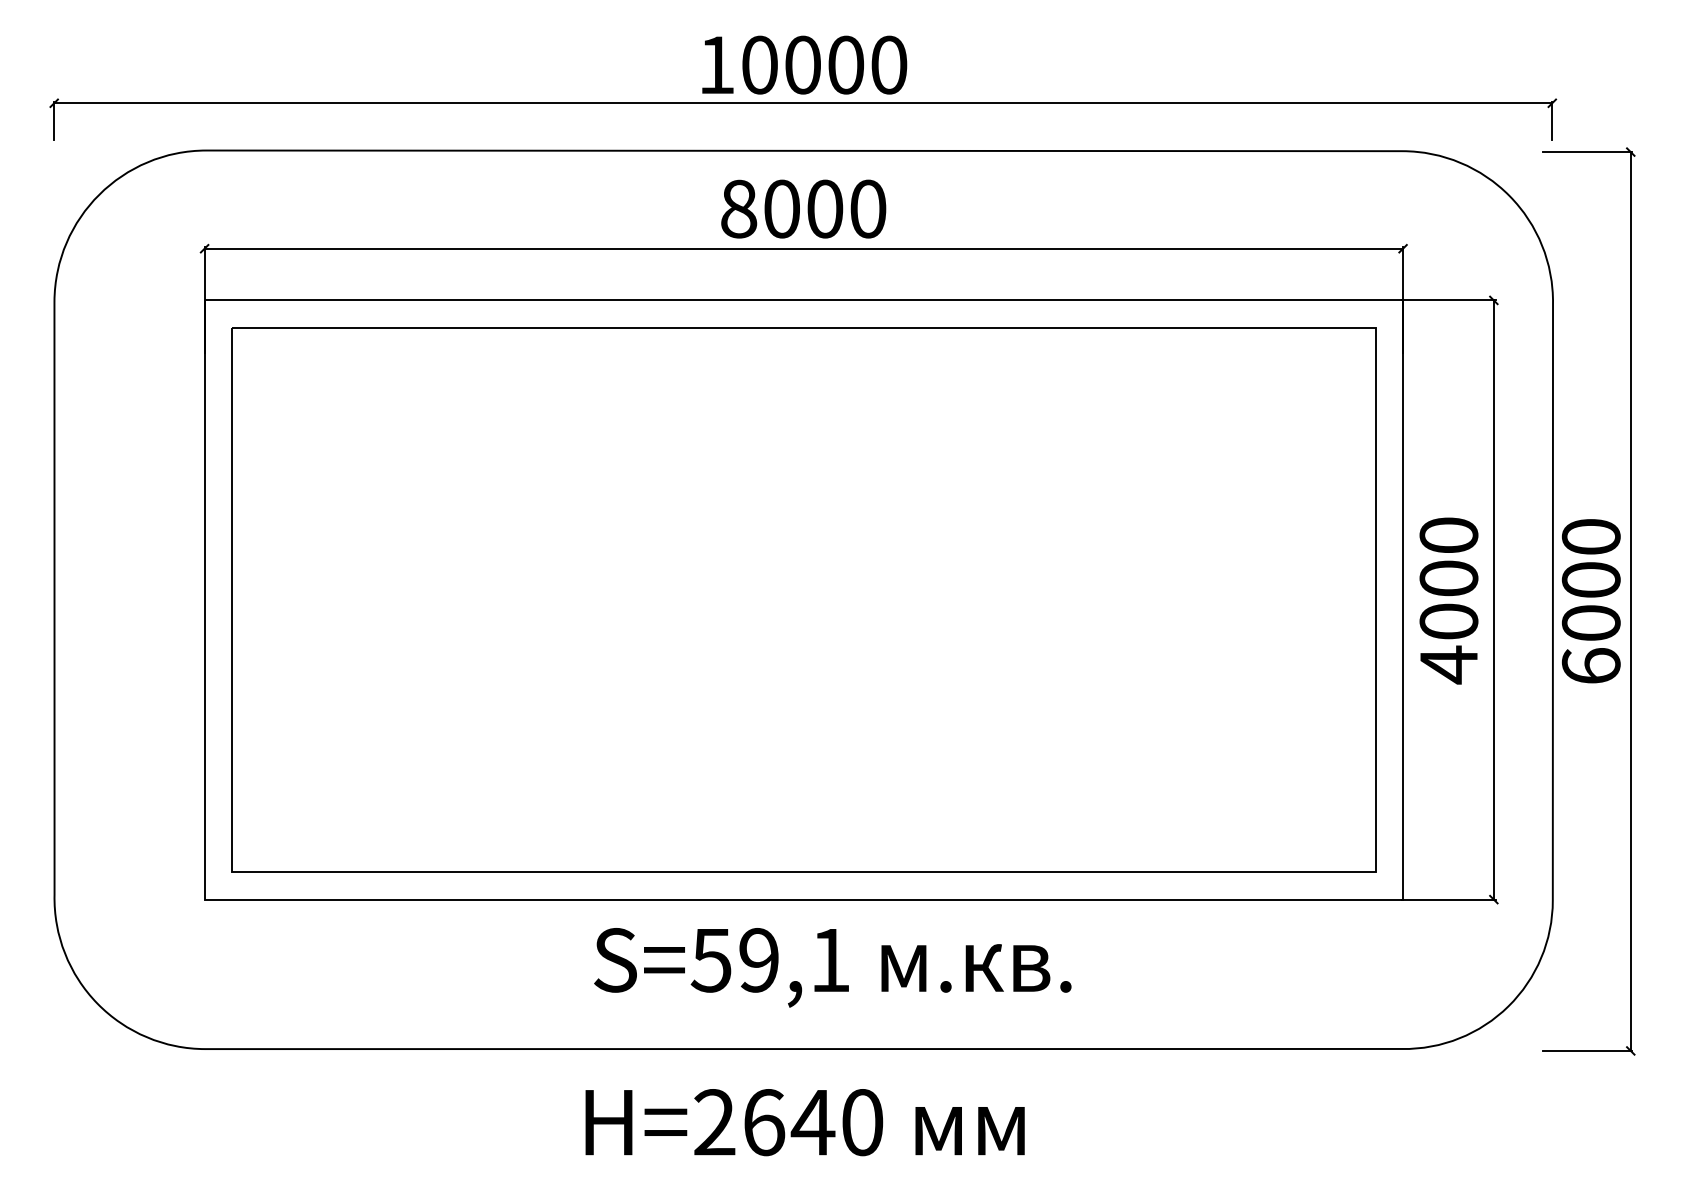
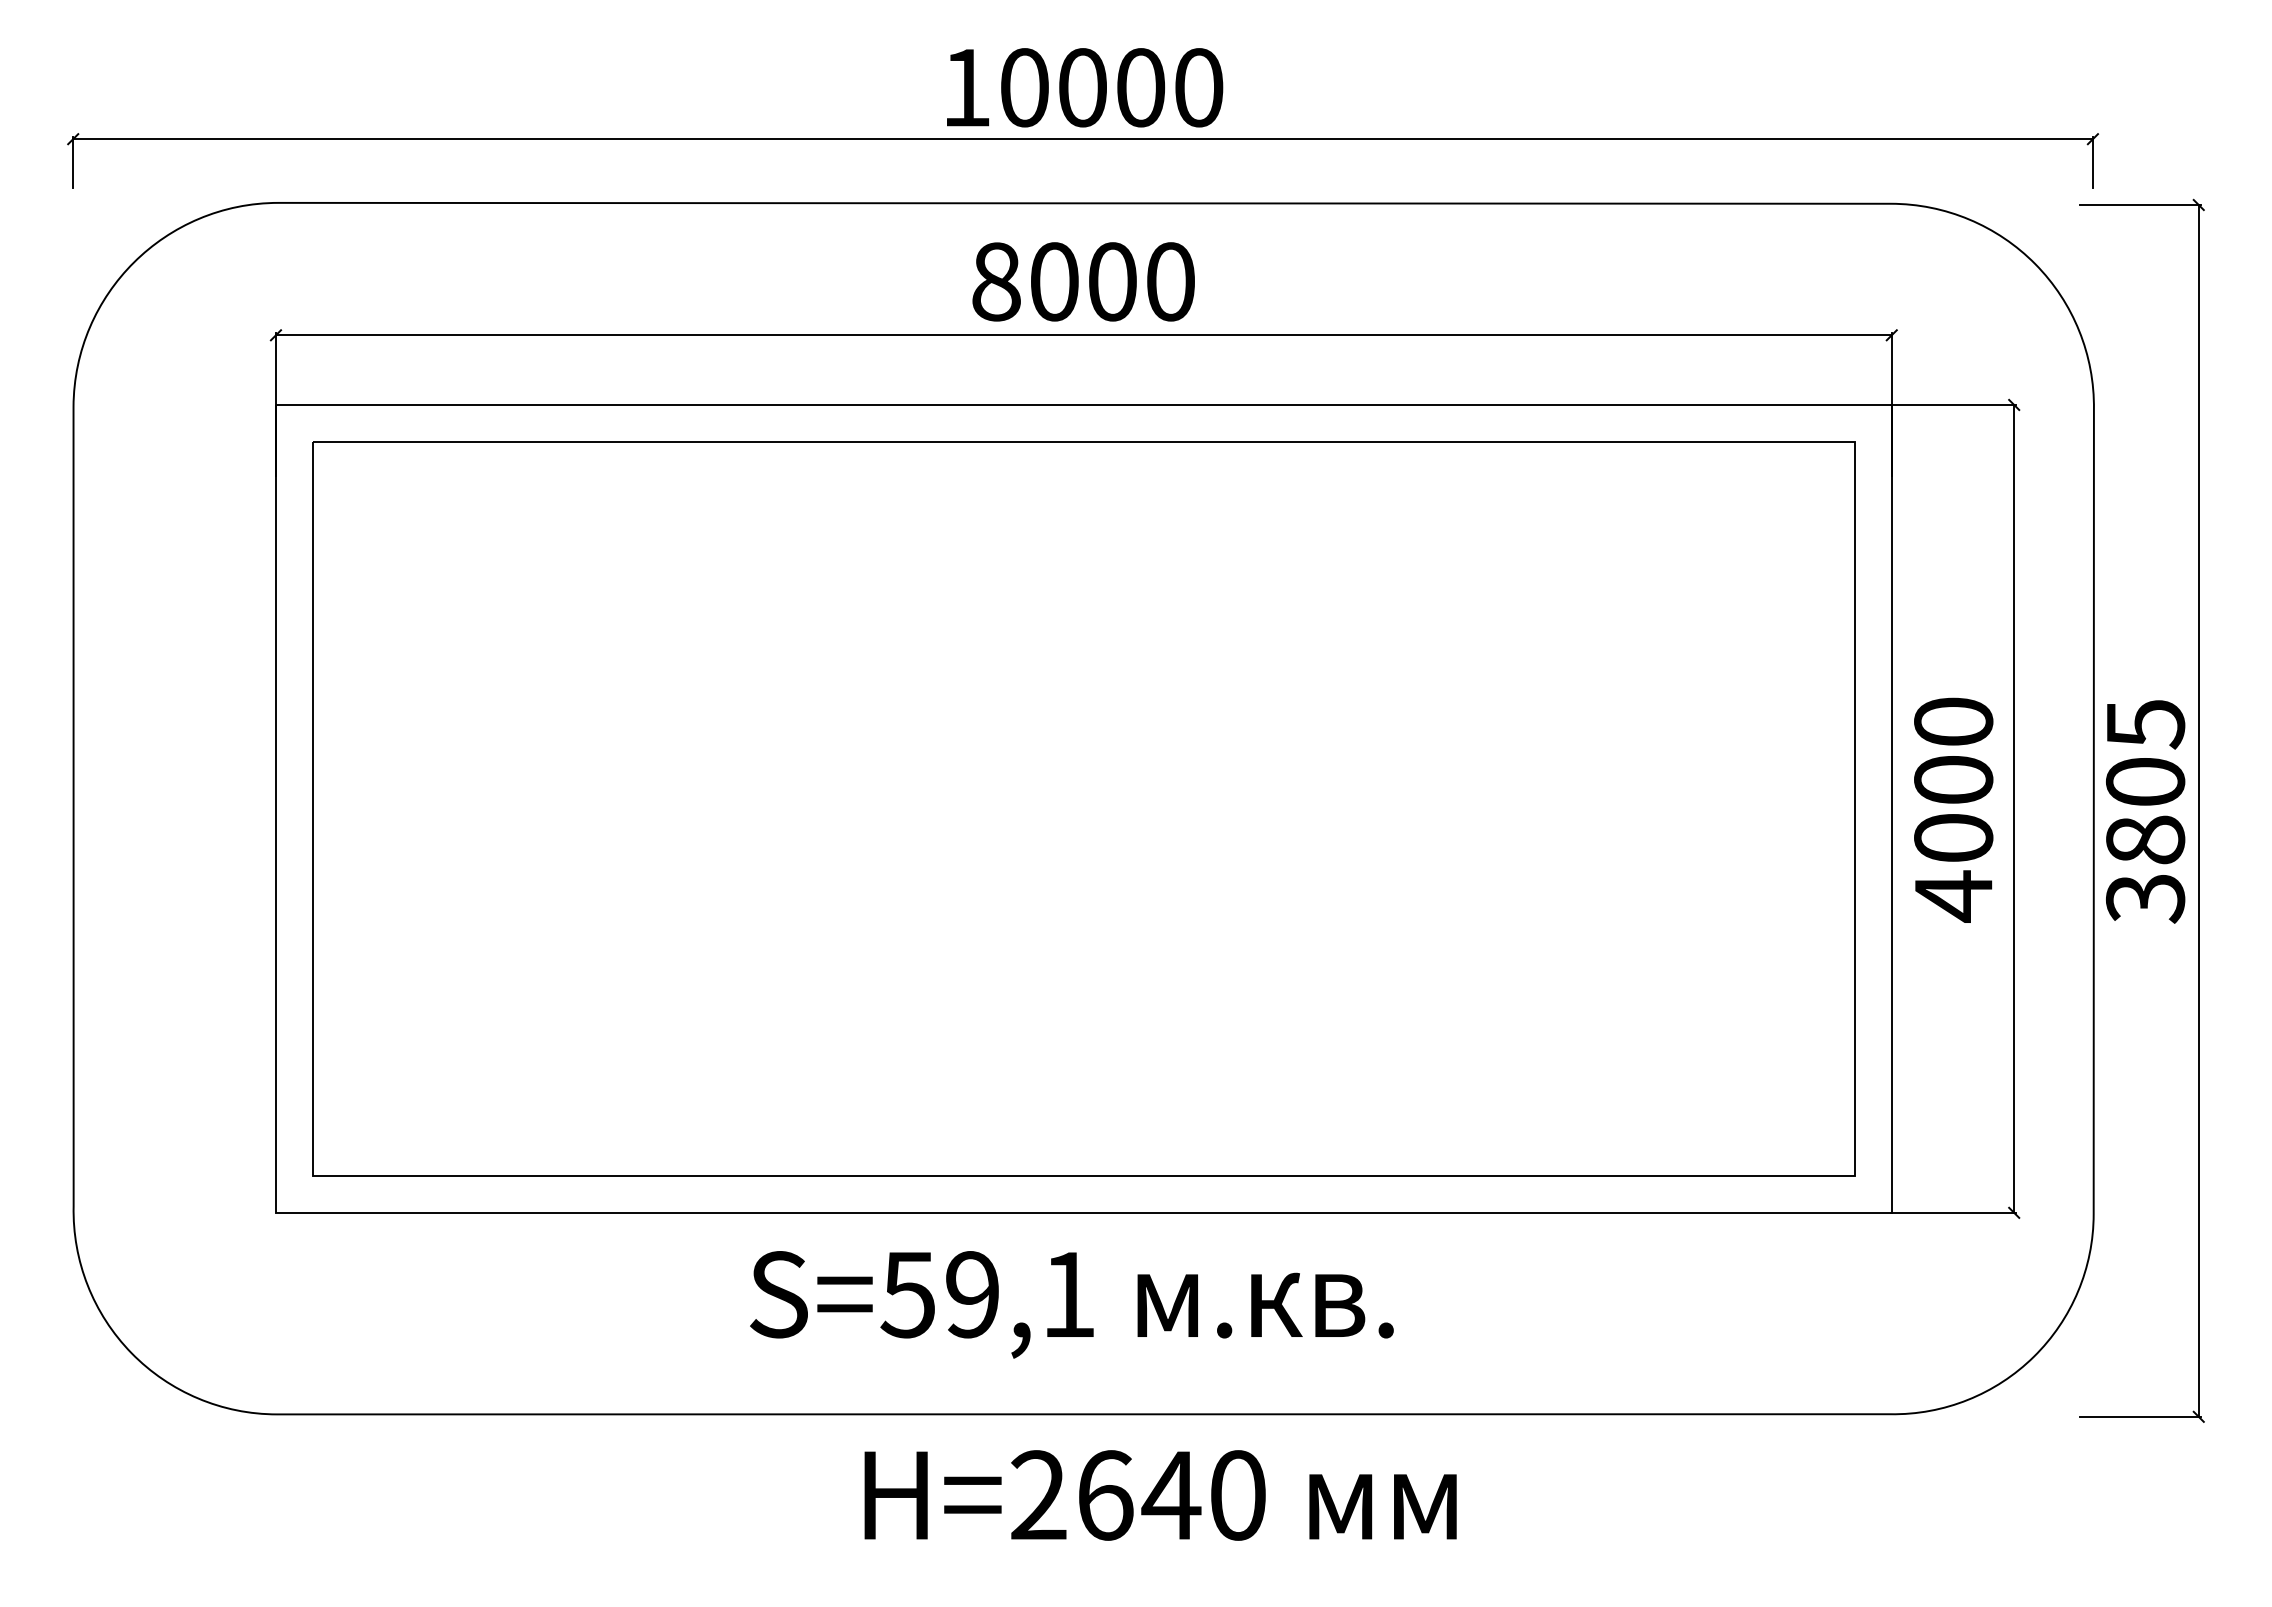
text: (1591, 601) -> (2145, 811), 6000 -> 3805
text: (832, 967) -> (1071, 1304), moved
text: (805, 1122) -> (1160, 1495), moved

